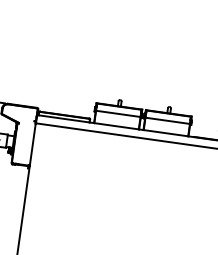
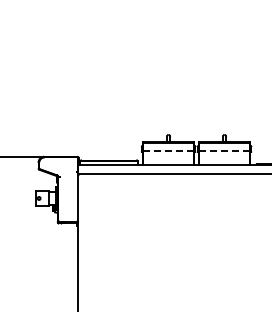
line: (119, 113) -> (169, 150), solid -> dashed
line: (168, 120) -> (225, 150), solid -> dashed

